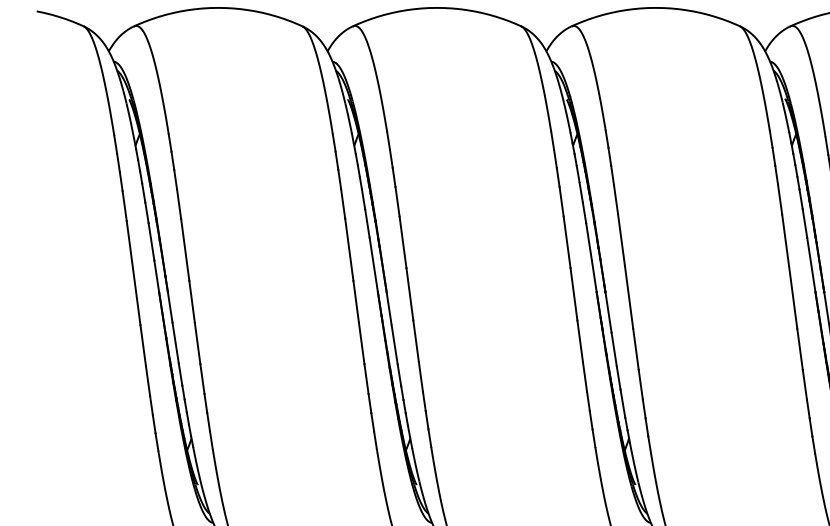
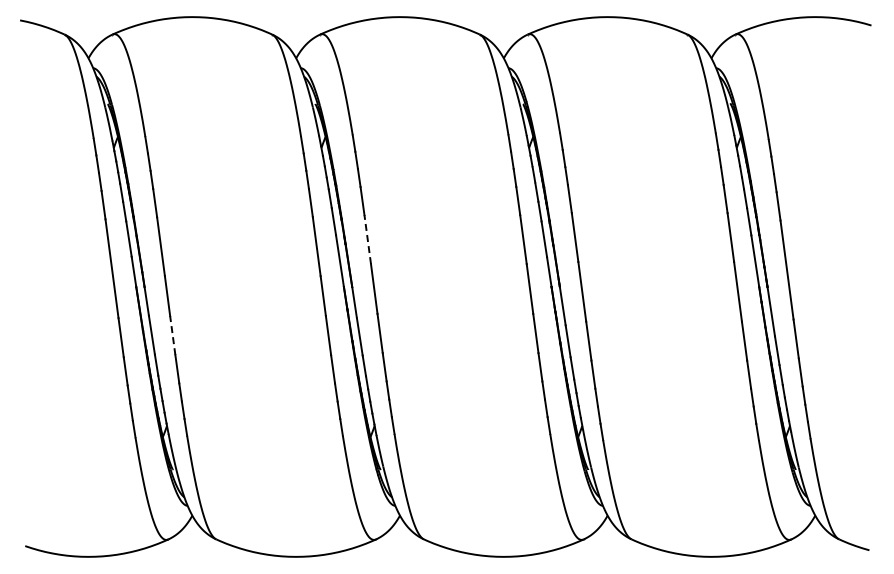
line: (402, 242) -> (367, 239), solid -> dashed
line: (197, 343) -> (172, 335), solid -> dashed

